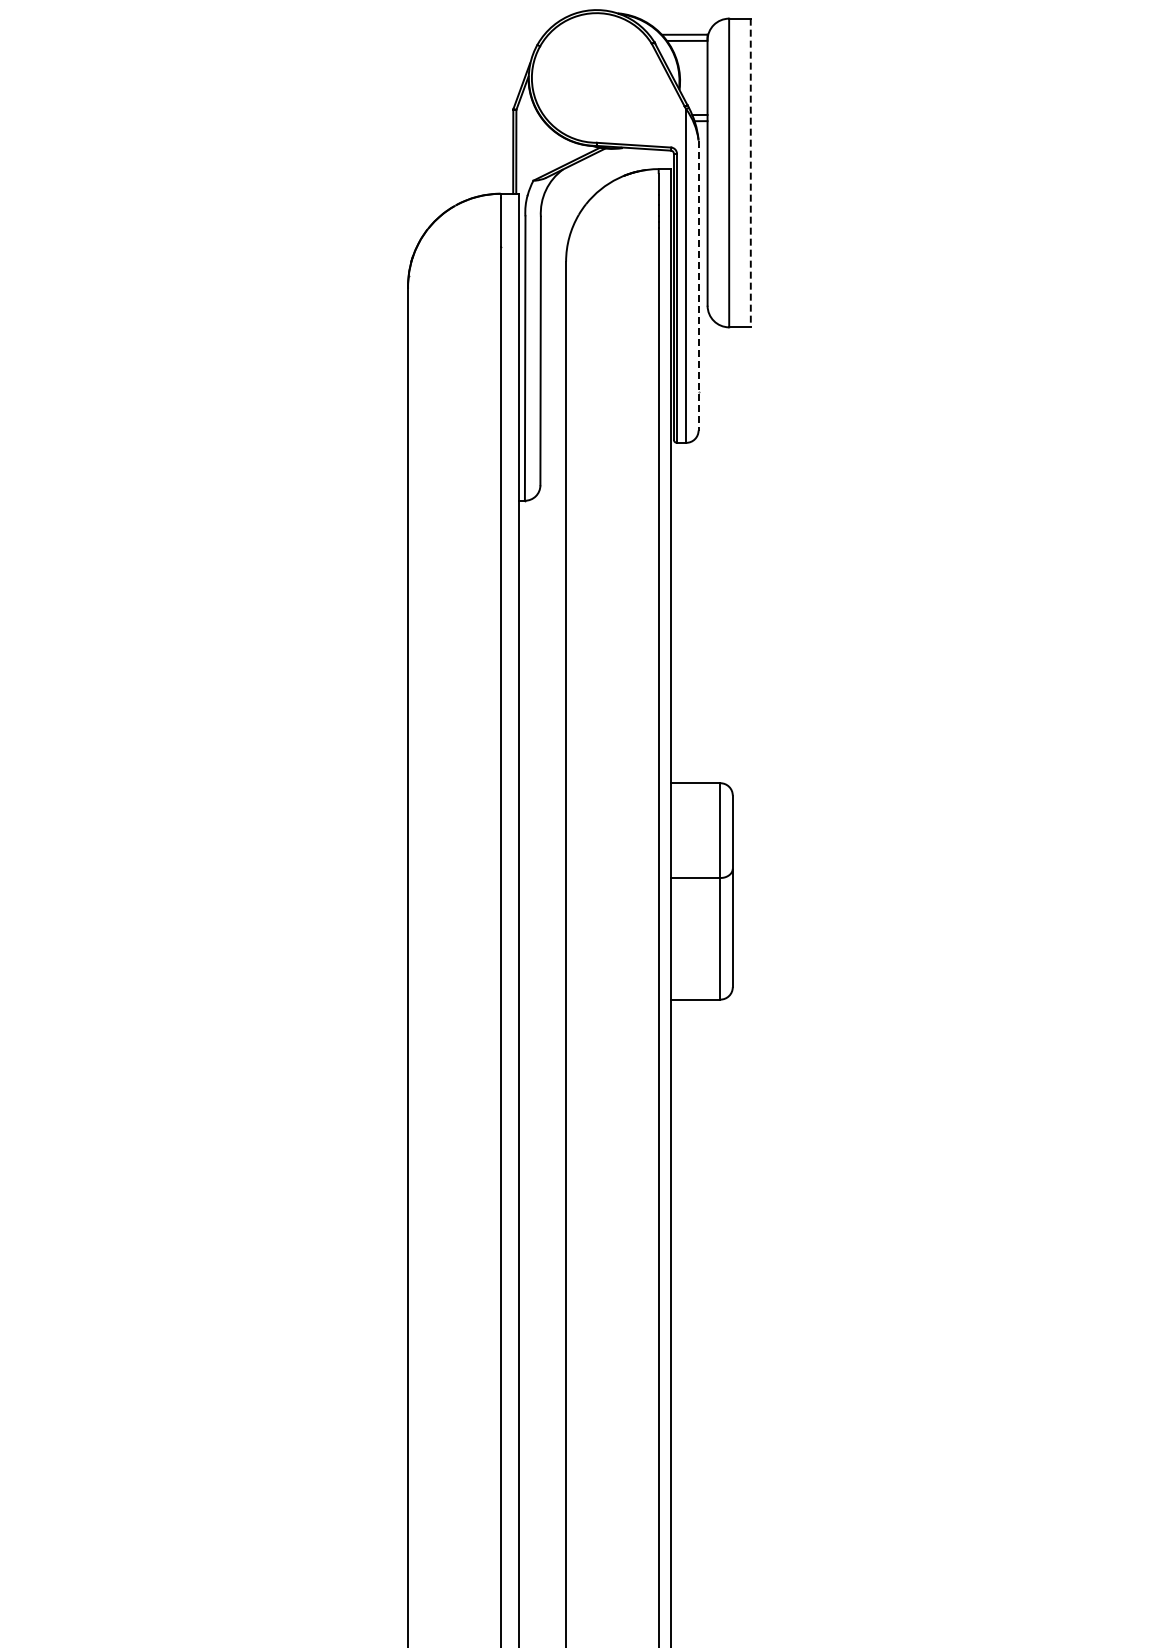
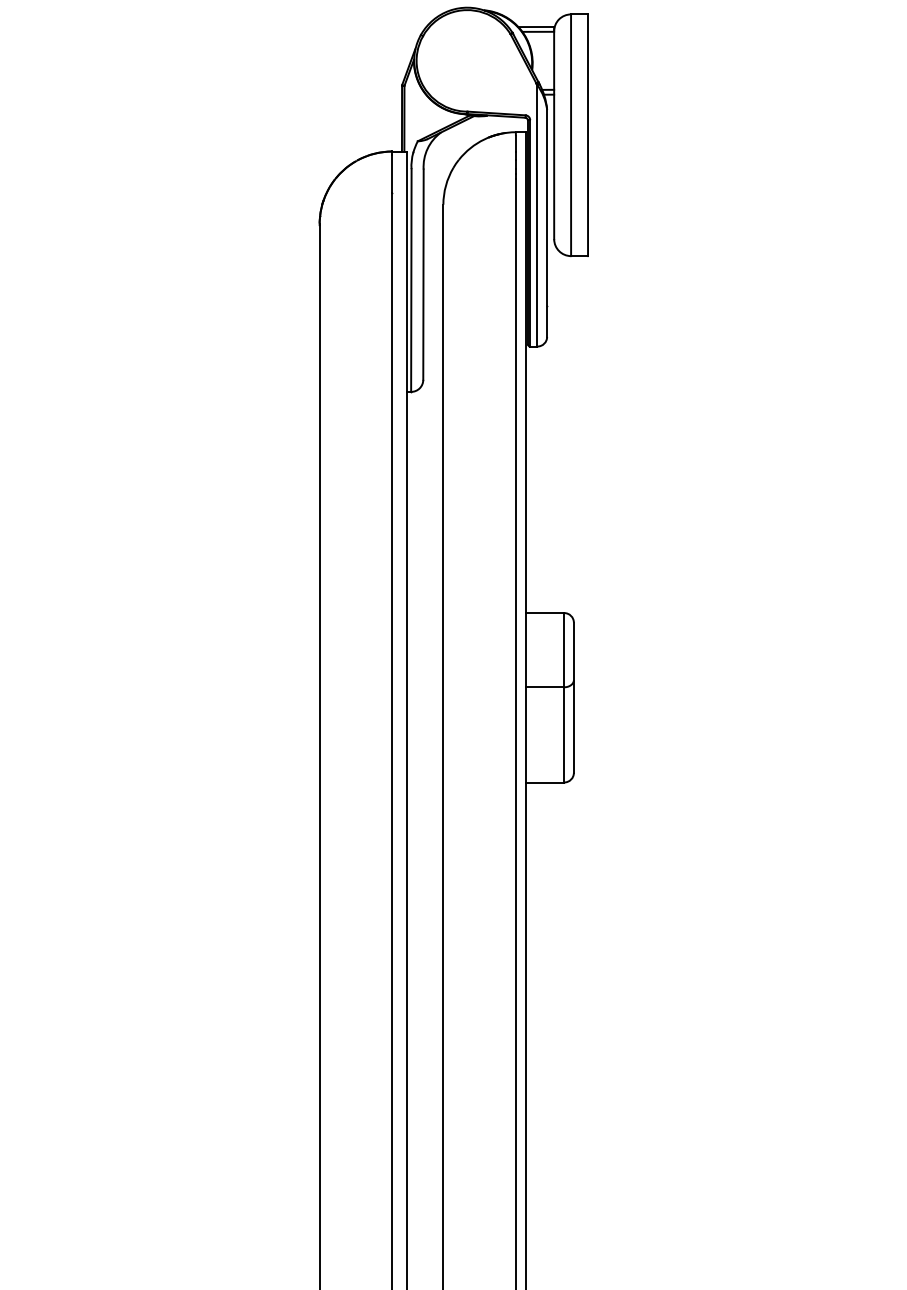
line: (750, 173) -> (587, 135), dashed -> solid
line: (698, 285) -> (547, 223), dashed -> solid

